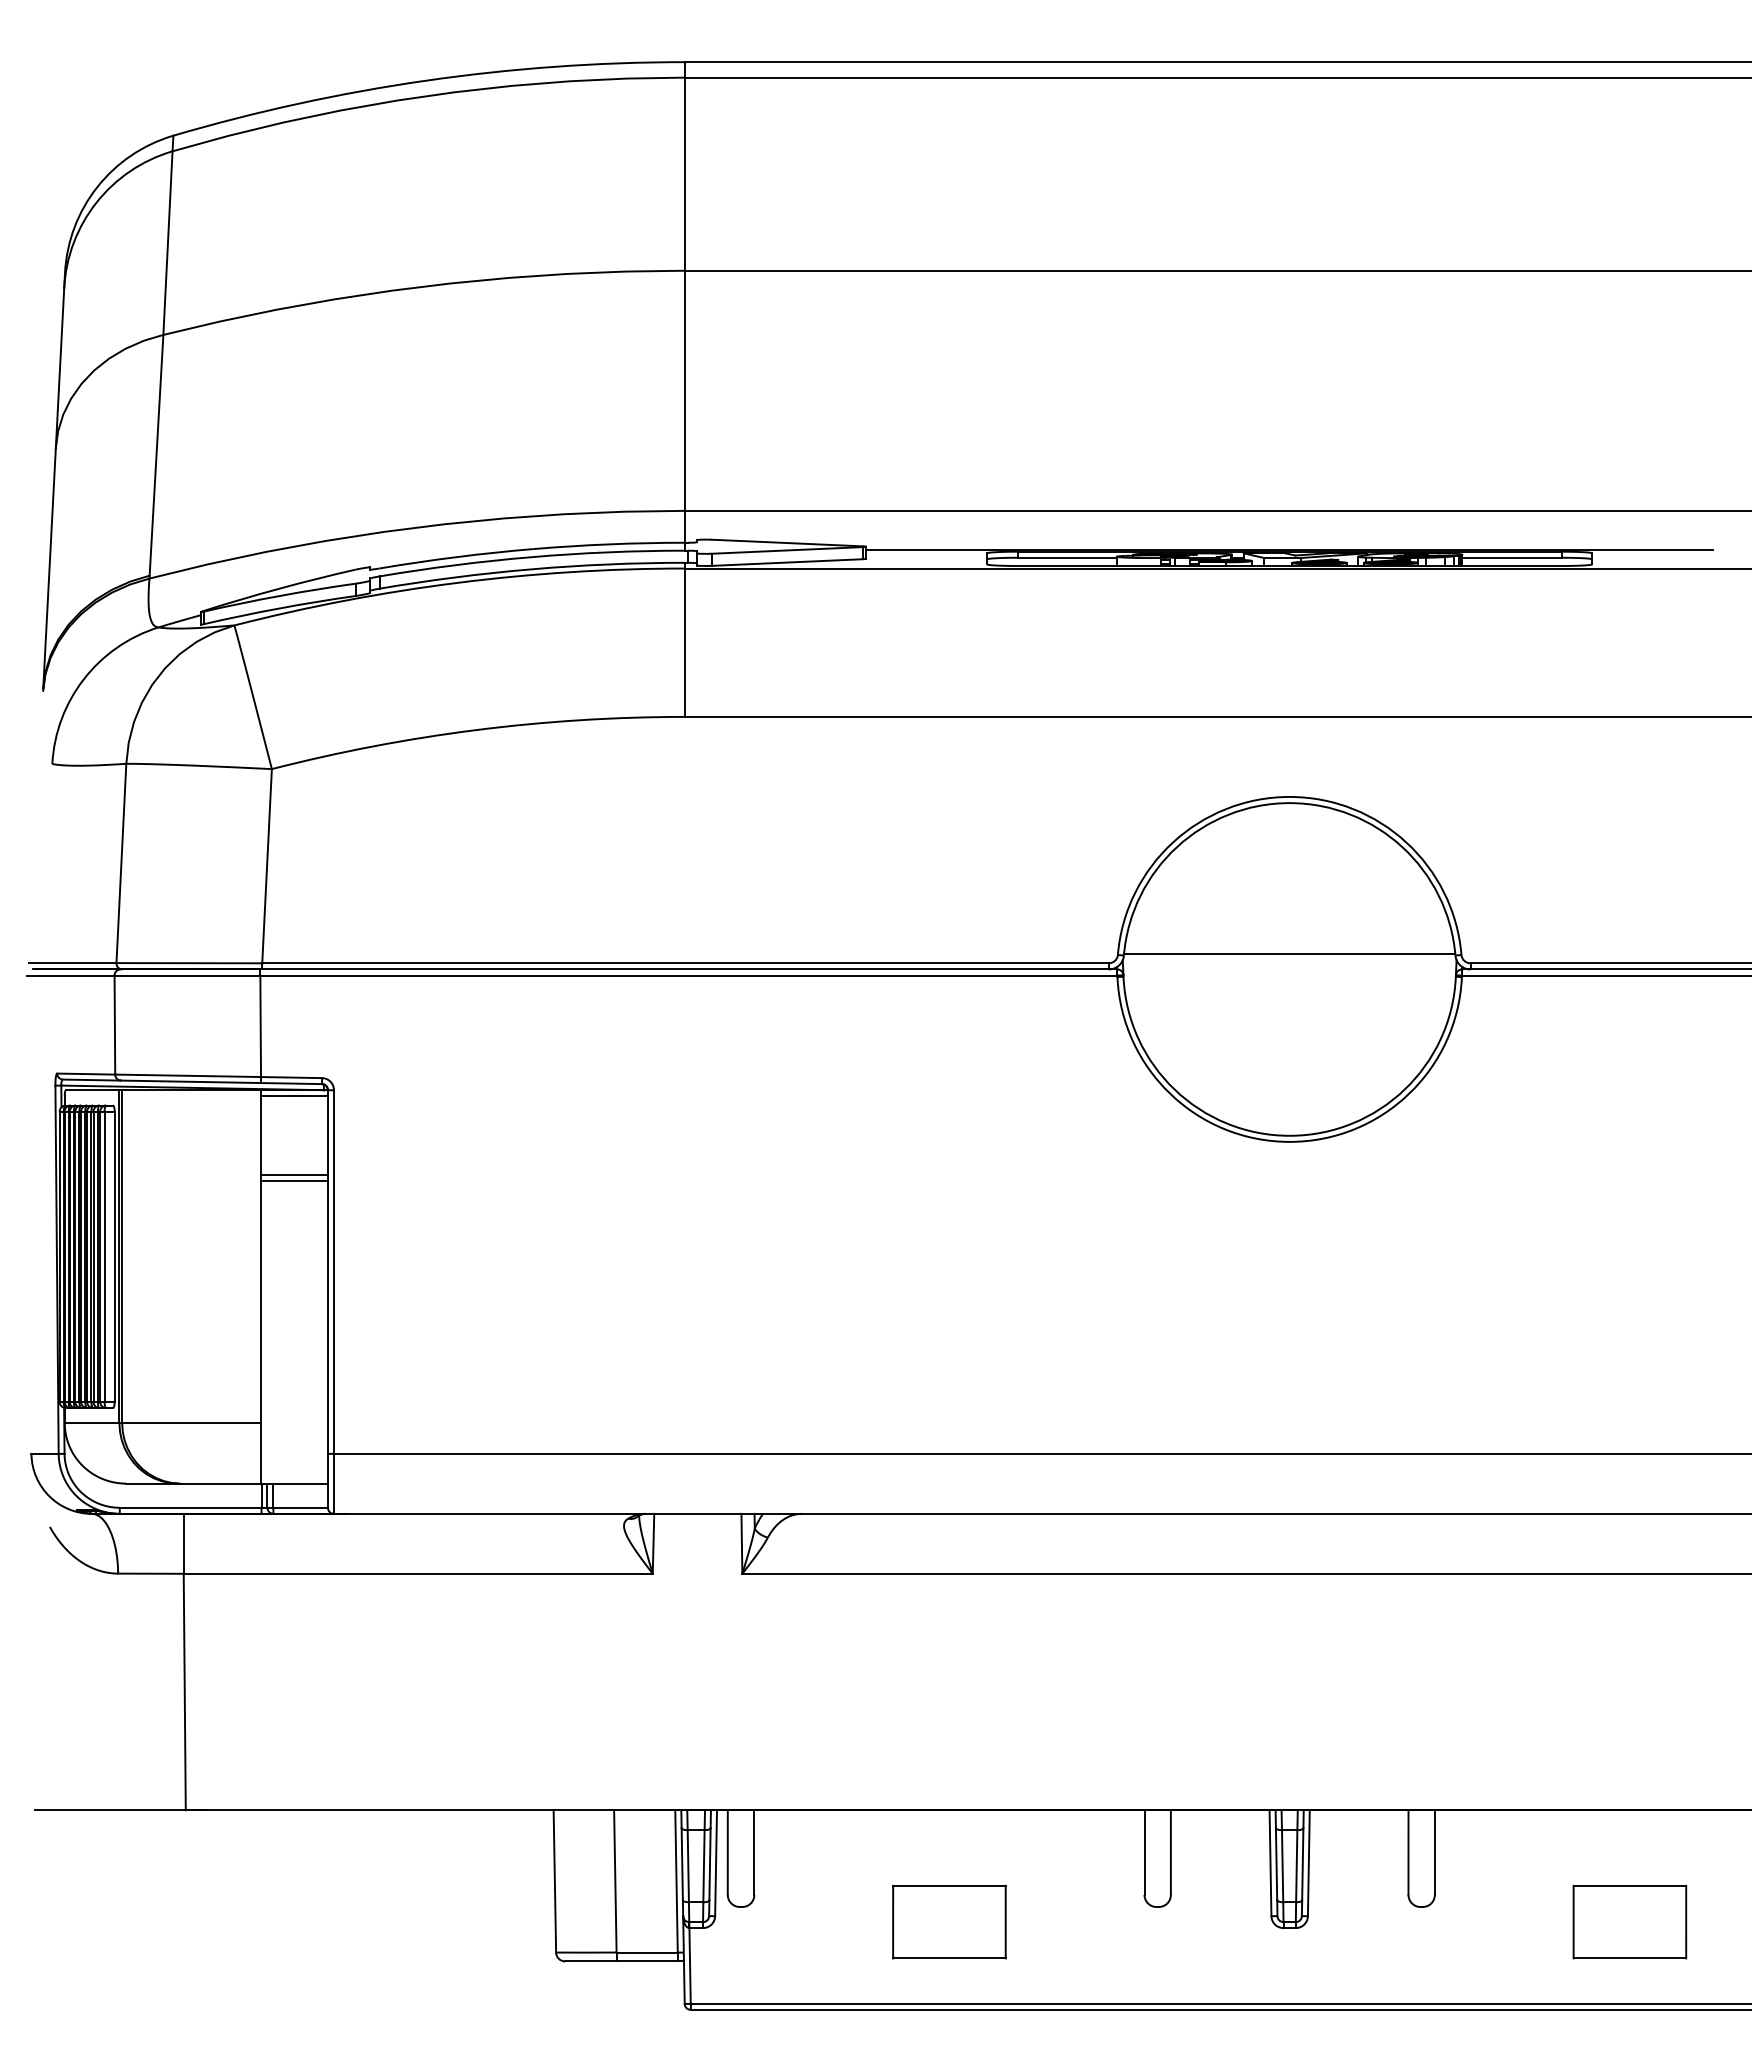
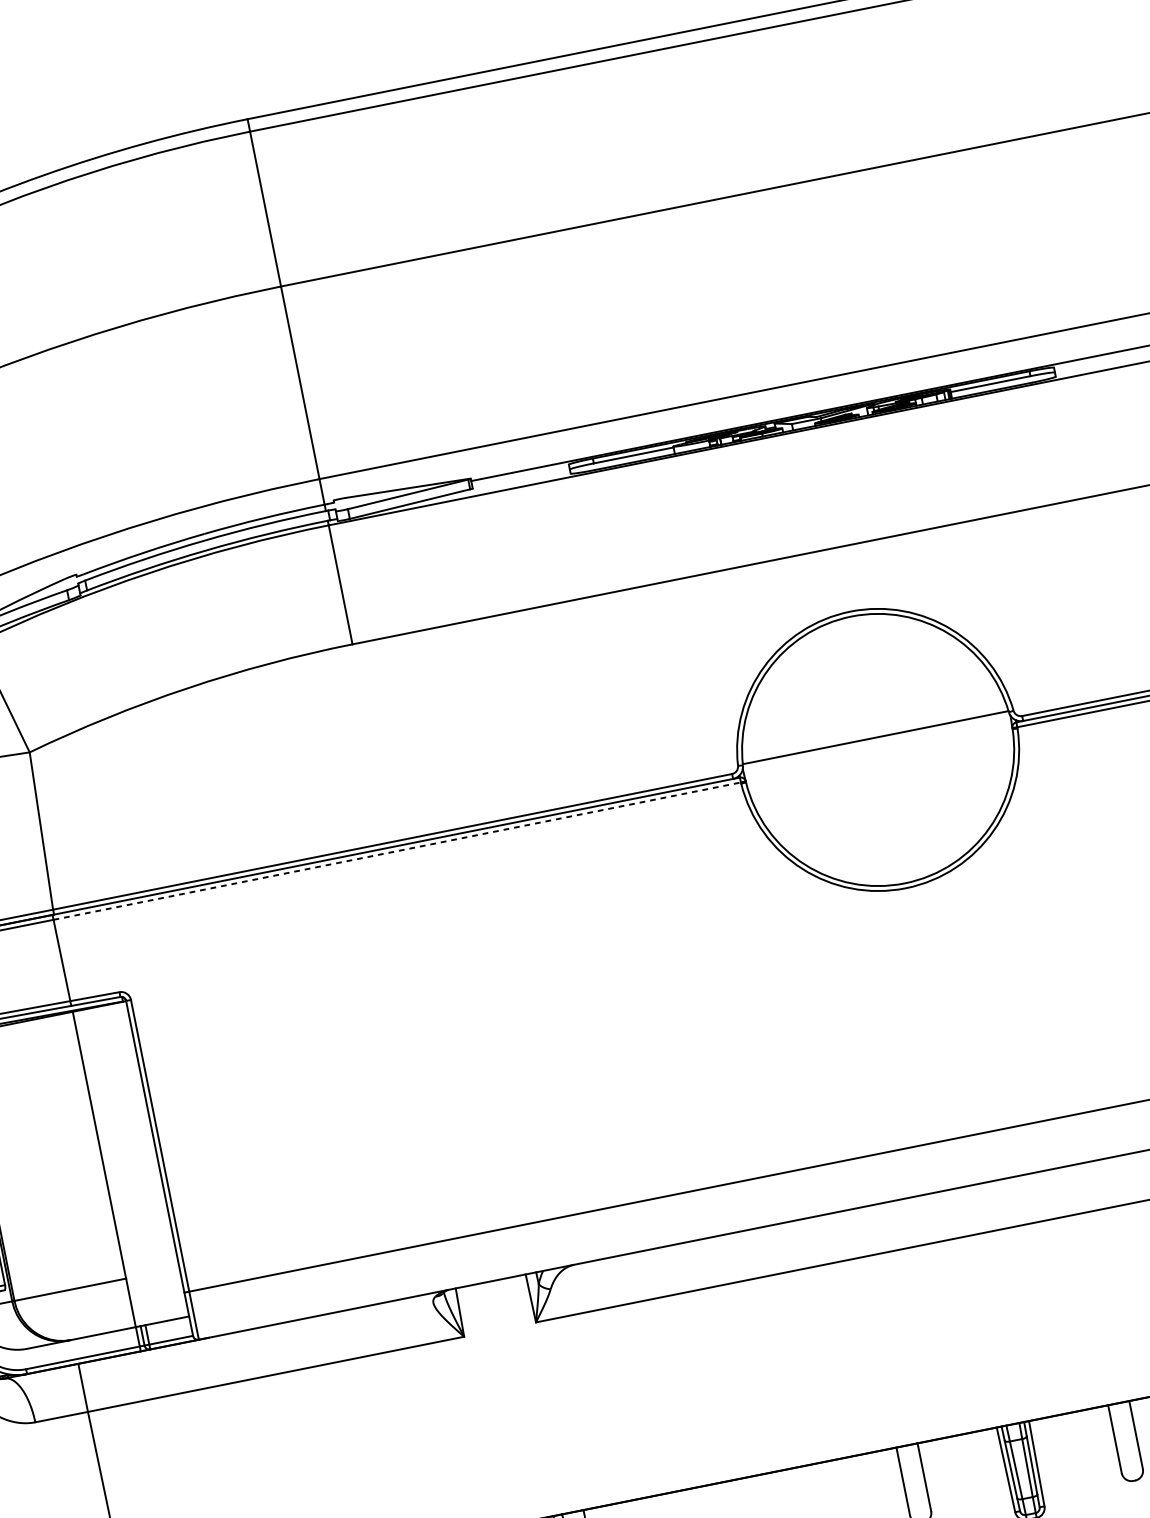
line: (688, 975) -> (396, 851), solid -> dashed
line: (294, 1096) -> (100, 1011), removed
line: (294, 1175) -> (112, 1074), removed
line: (294, 1181) -> (113, 1079), removed

